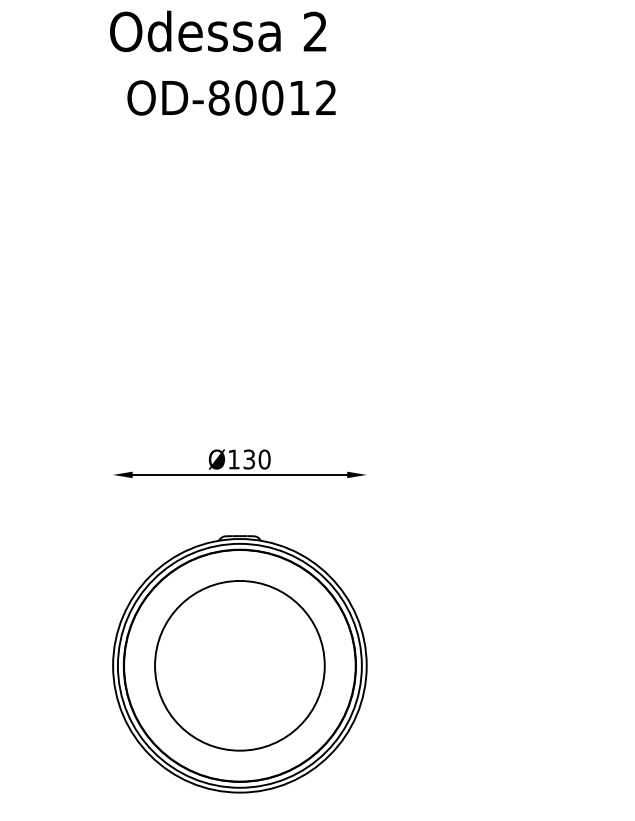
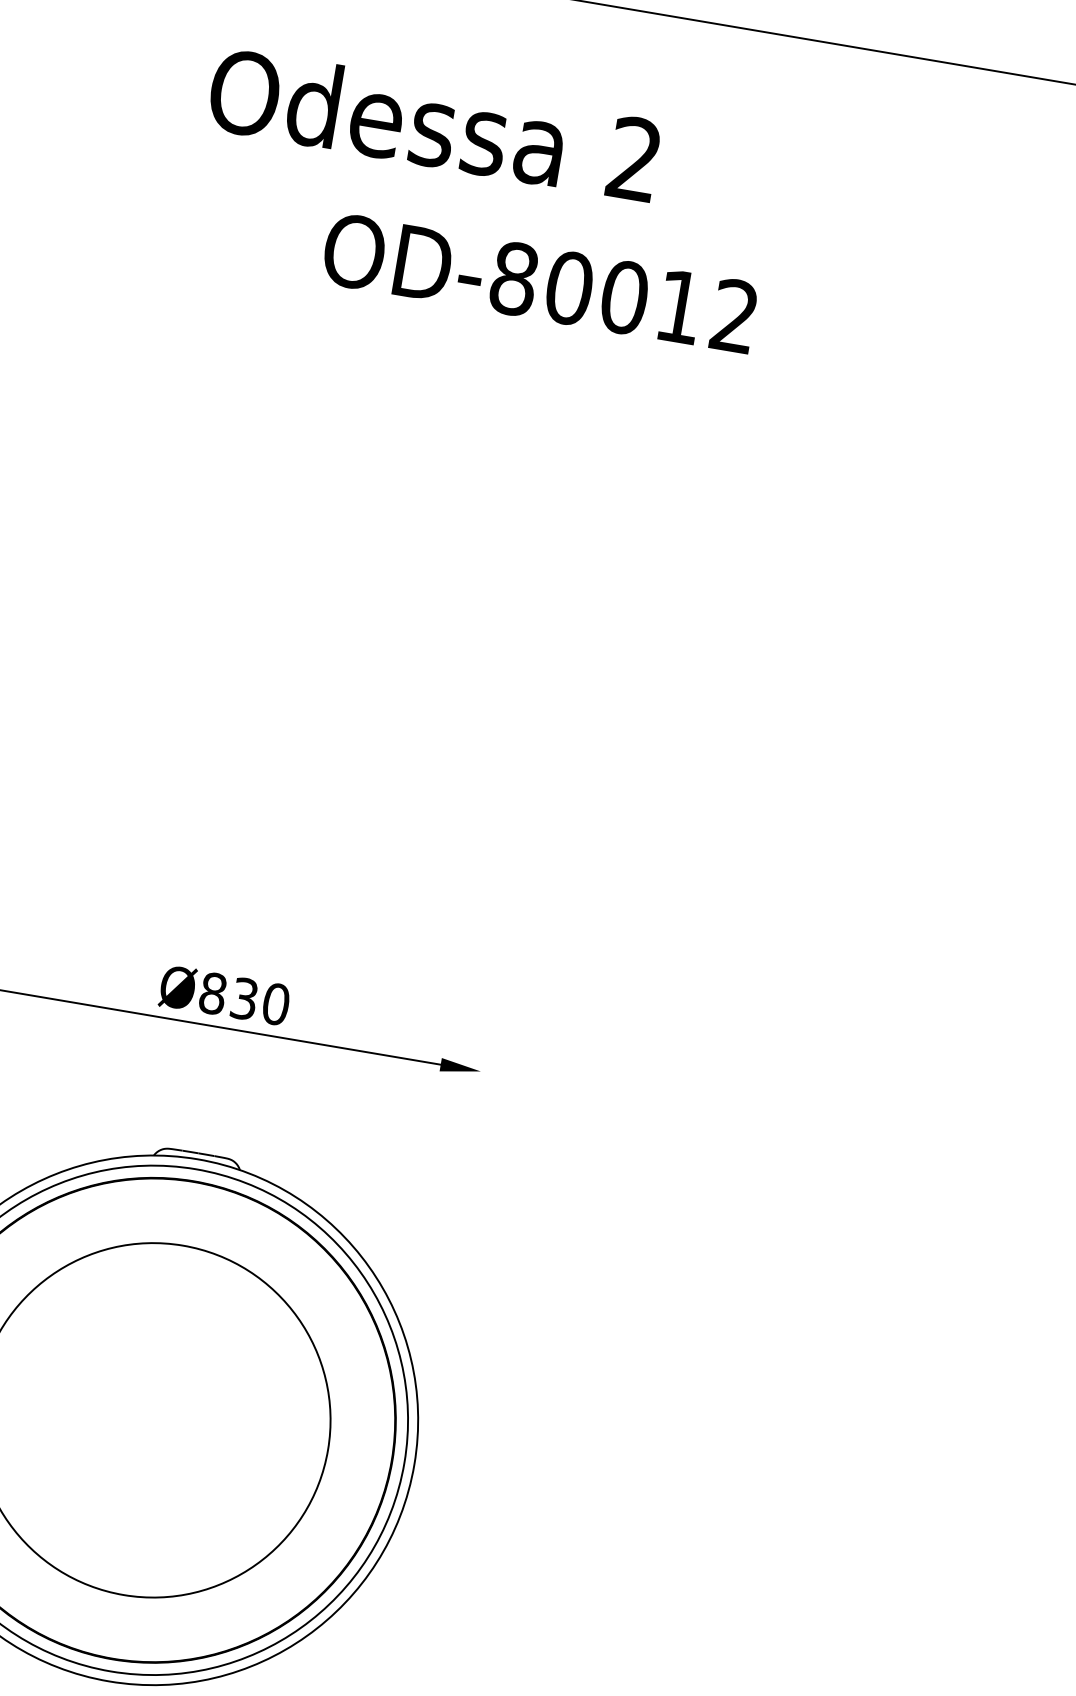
text: (218, 31) -> (435, 124), moved
text: (231, 97) -> (539, 282), moved
text: (233, 459) -> (211, 993), Ø130 -> Ø830

